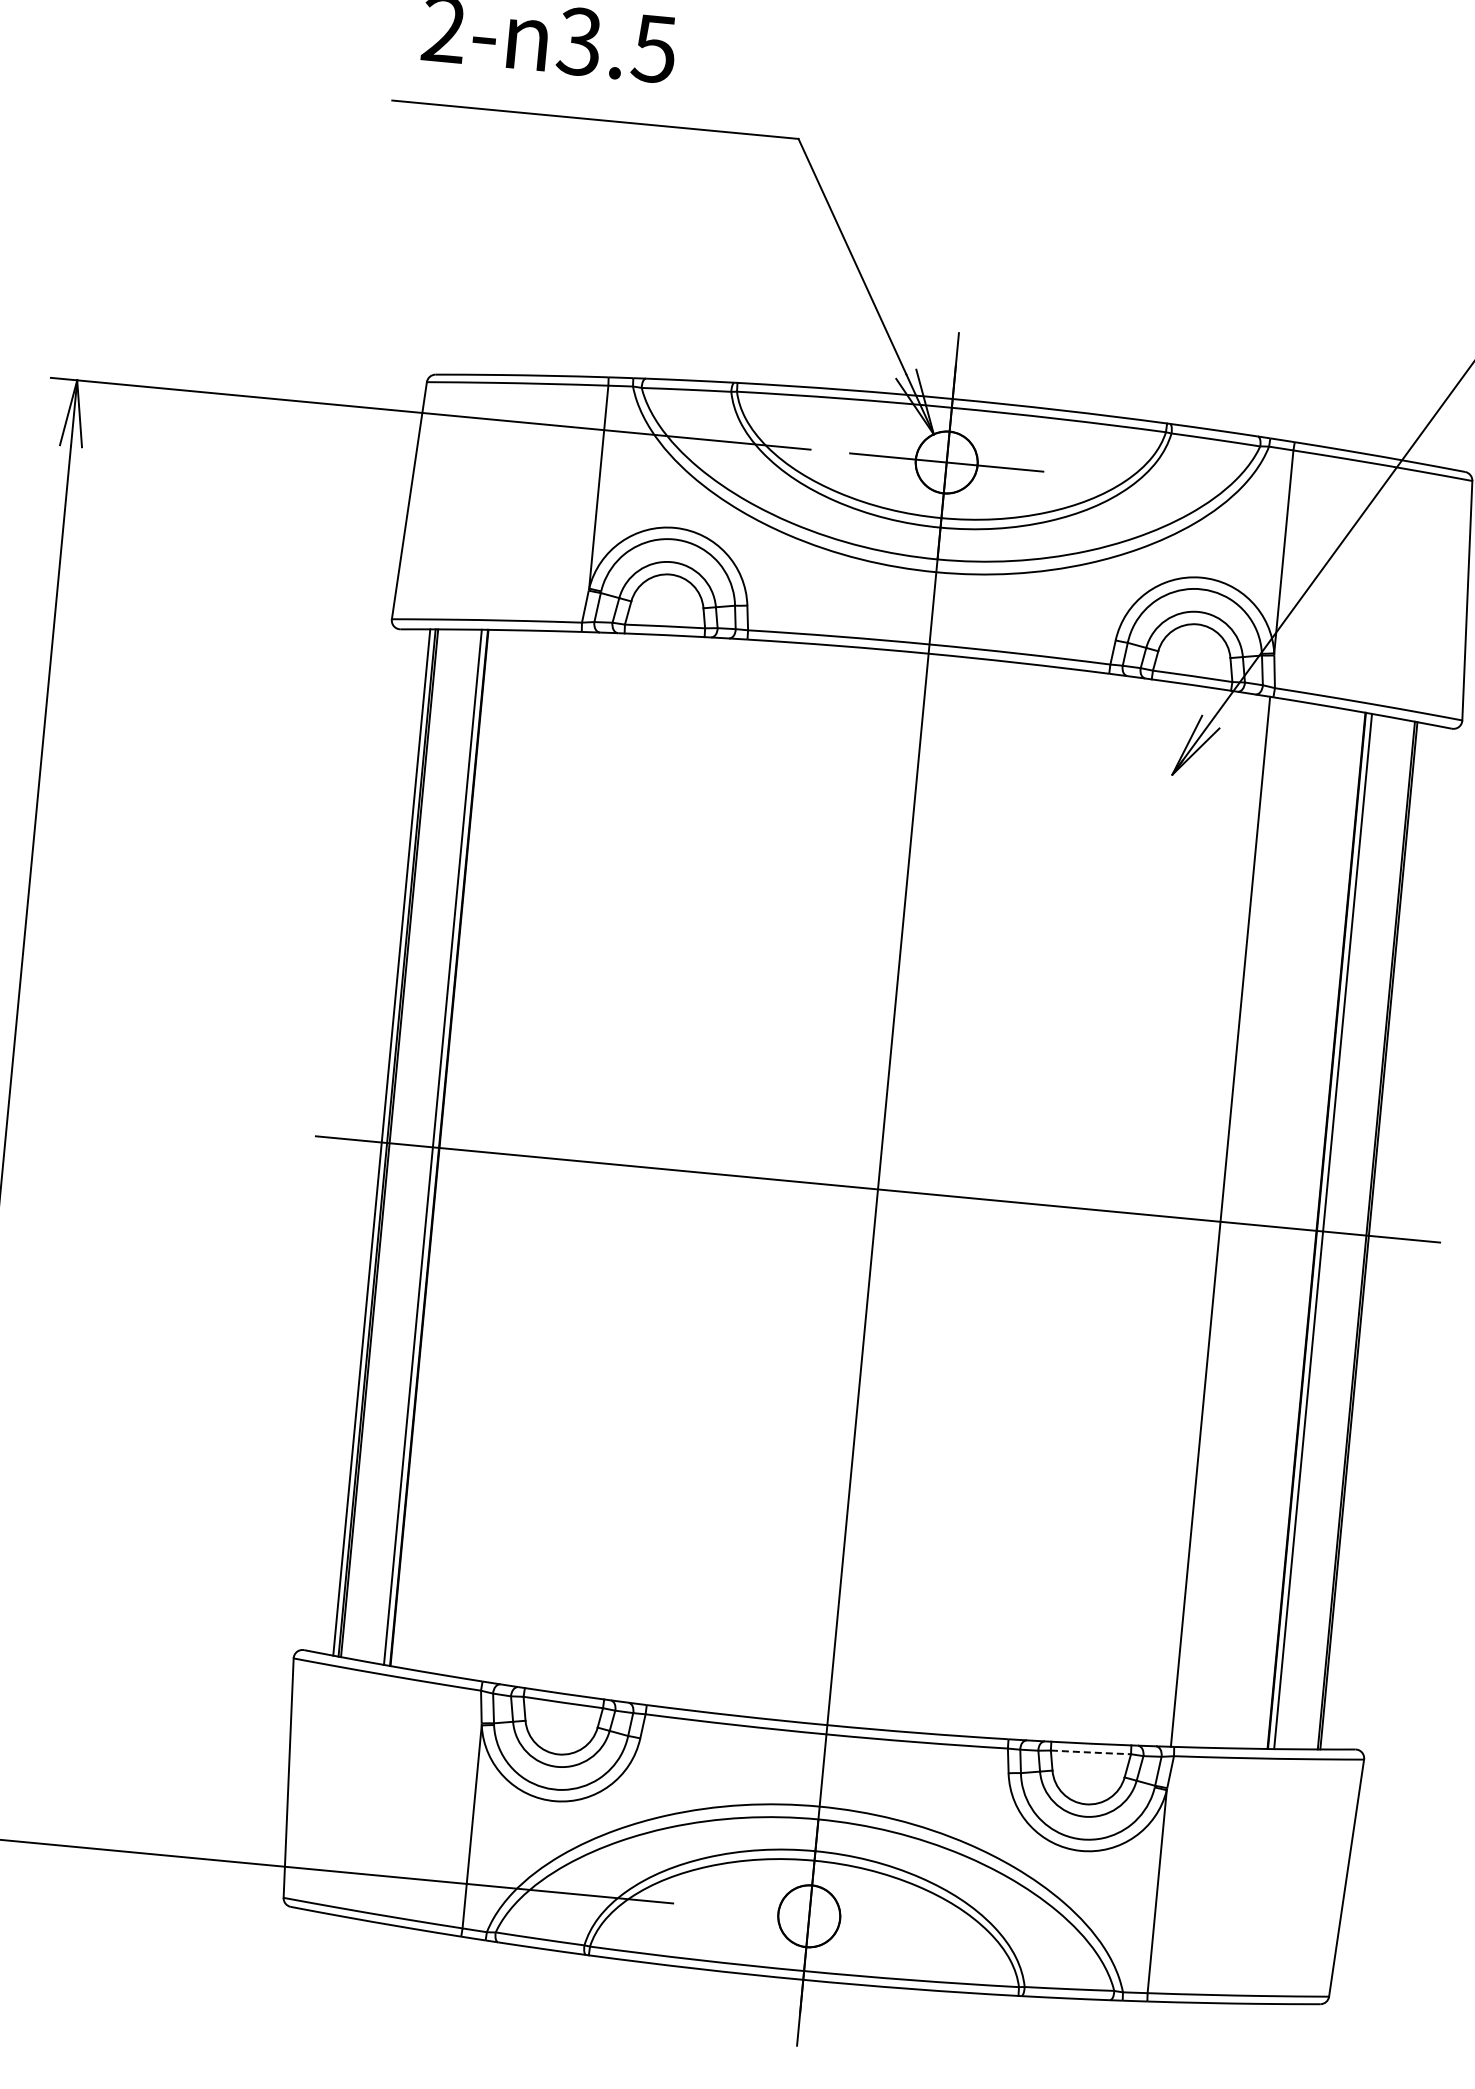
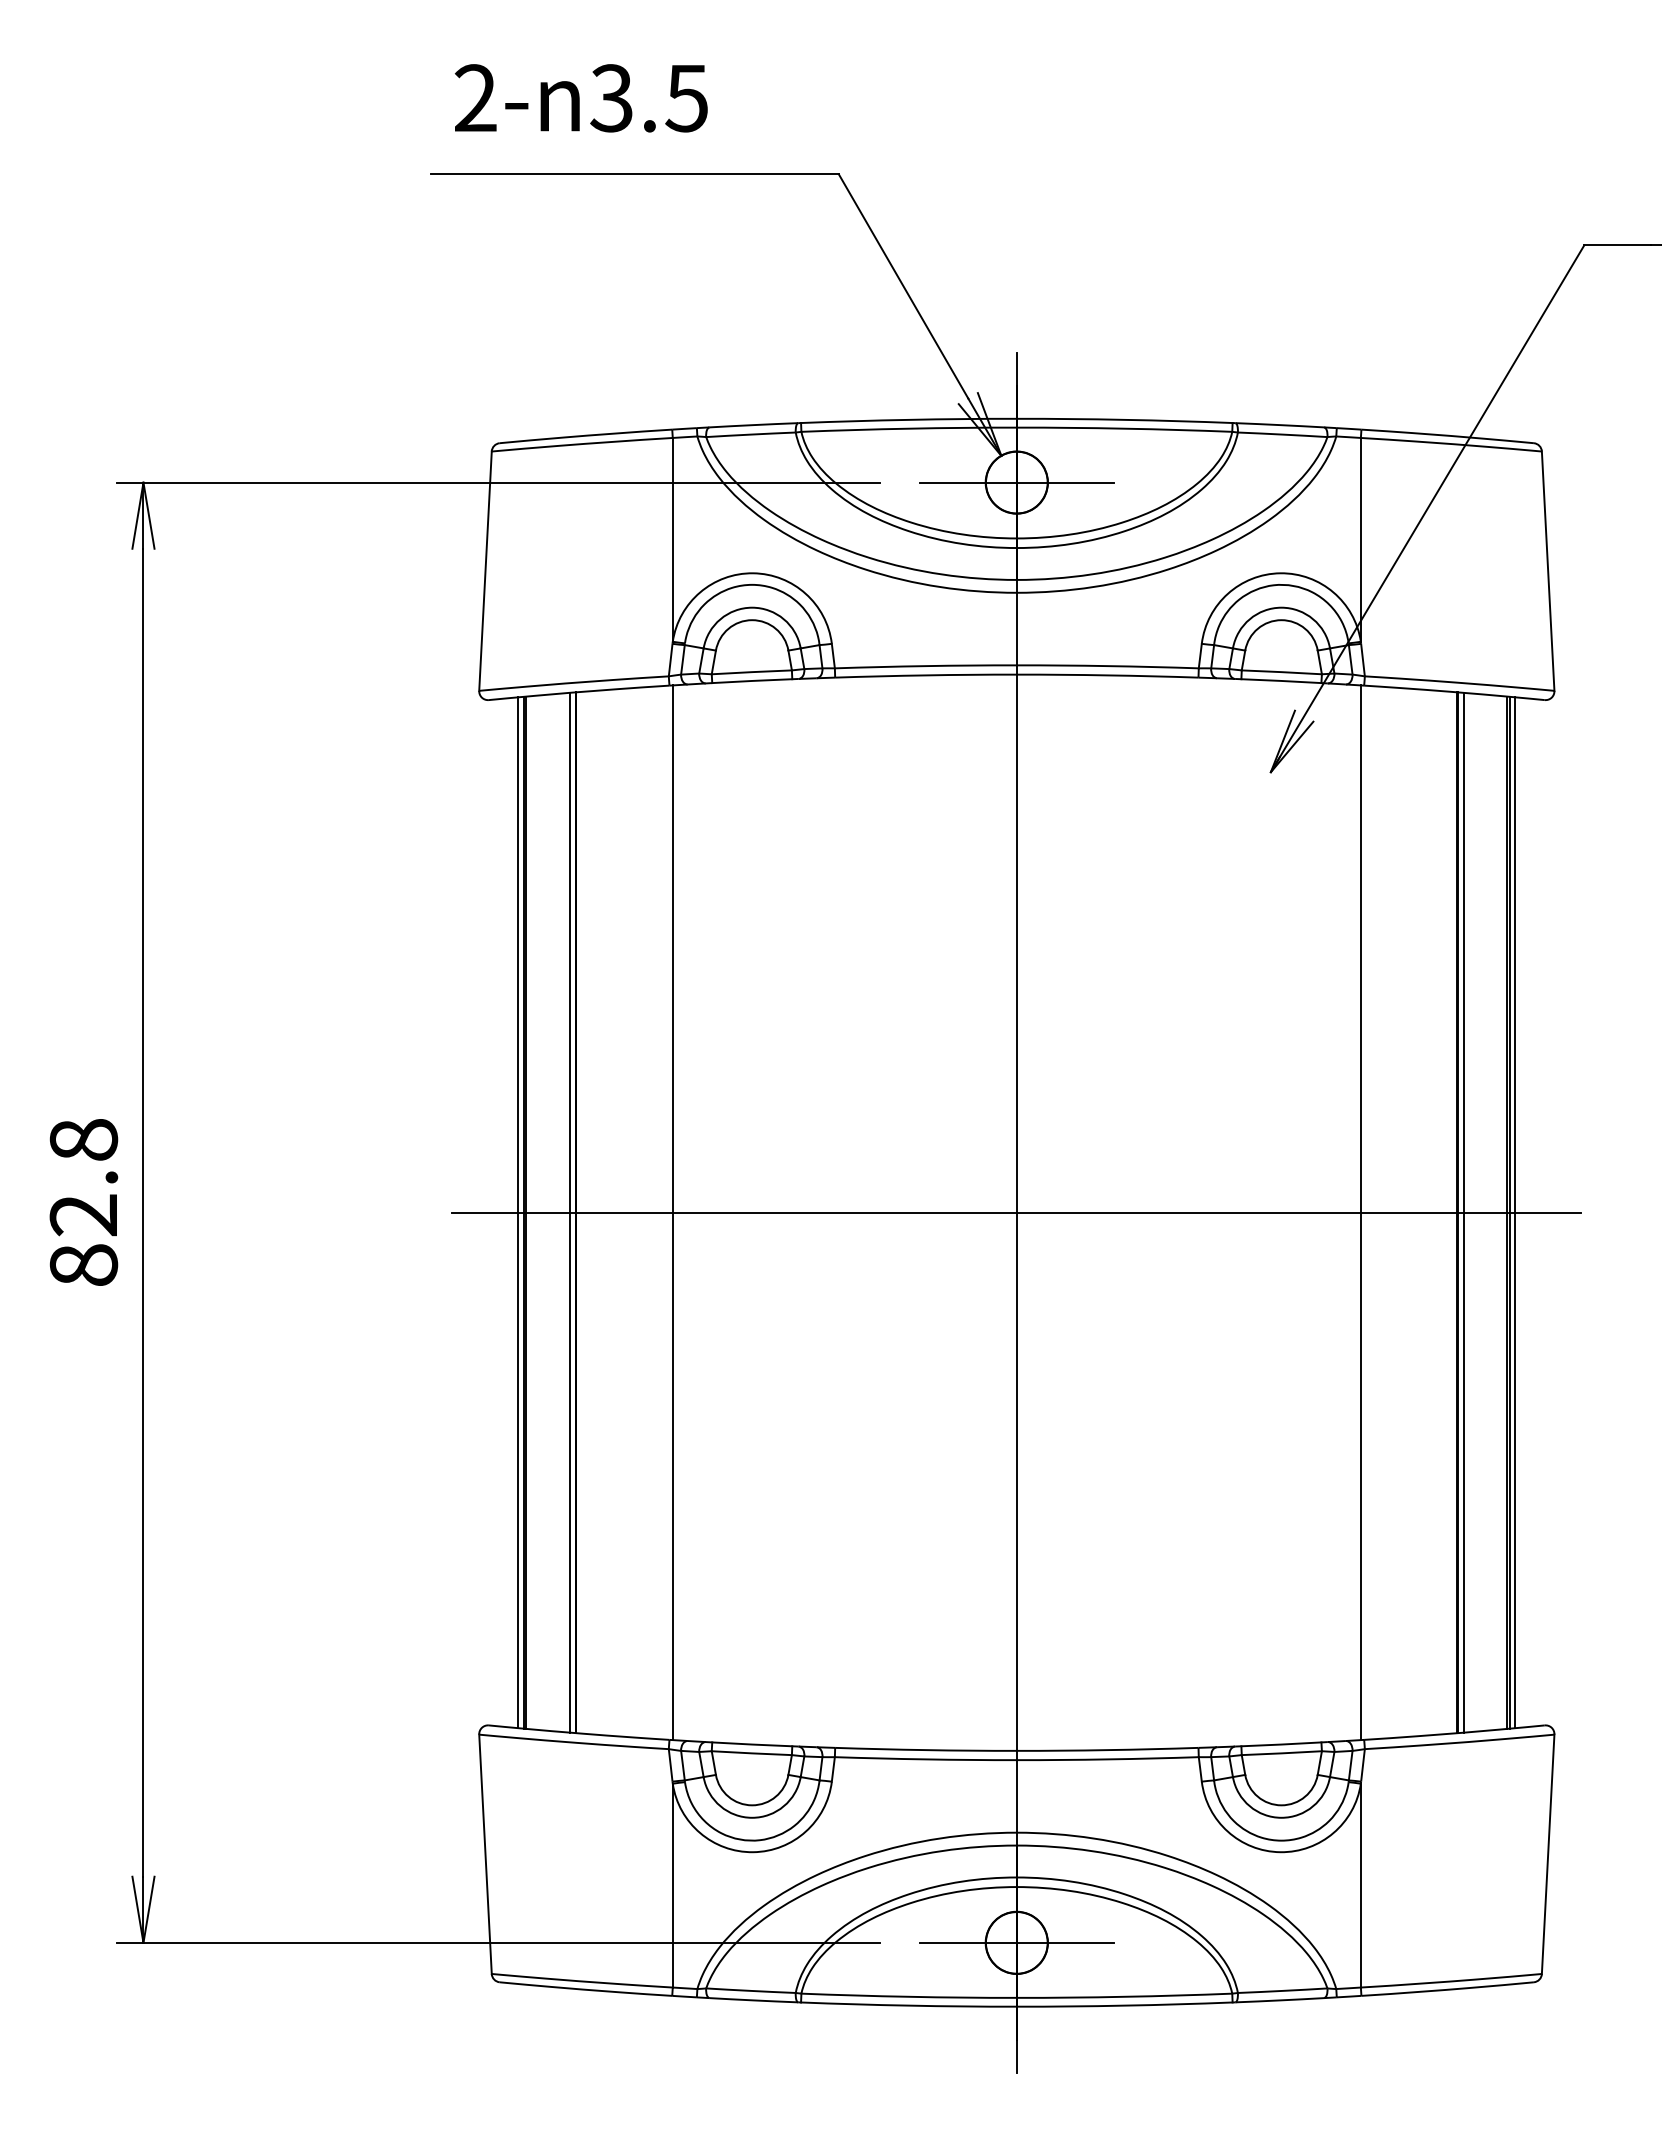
line: (535, 1156) -> (672, 1212), added
line: (1374, 1236) -> (1515, 1212), added
arc: (1090, 1752) -> (1281, 1753), dashed -> solid
line: (808, 1915) -> (1016, 1942), added

